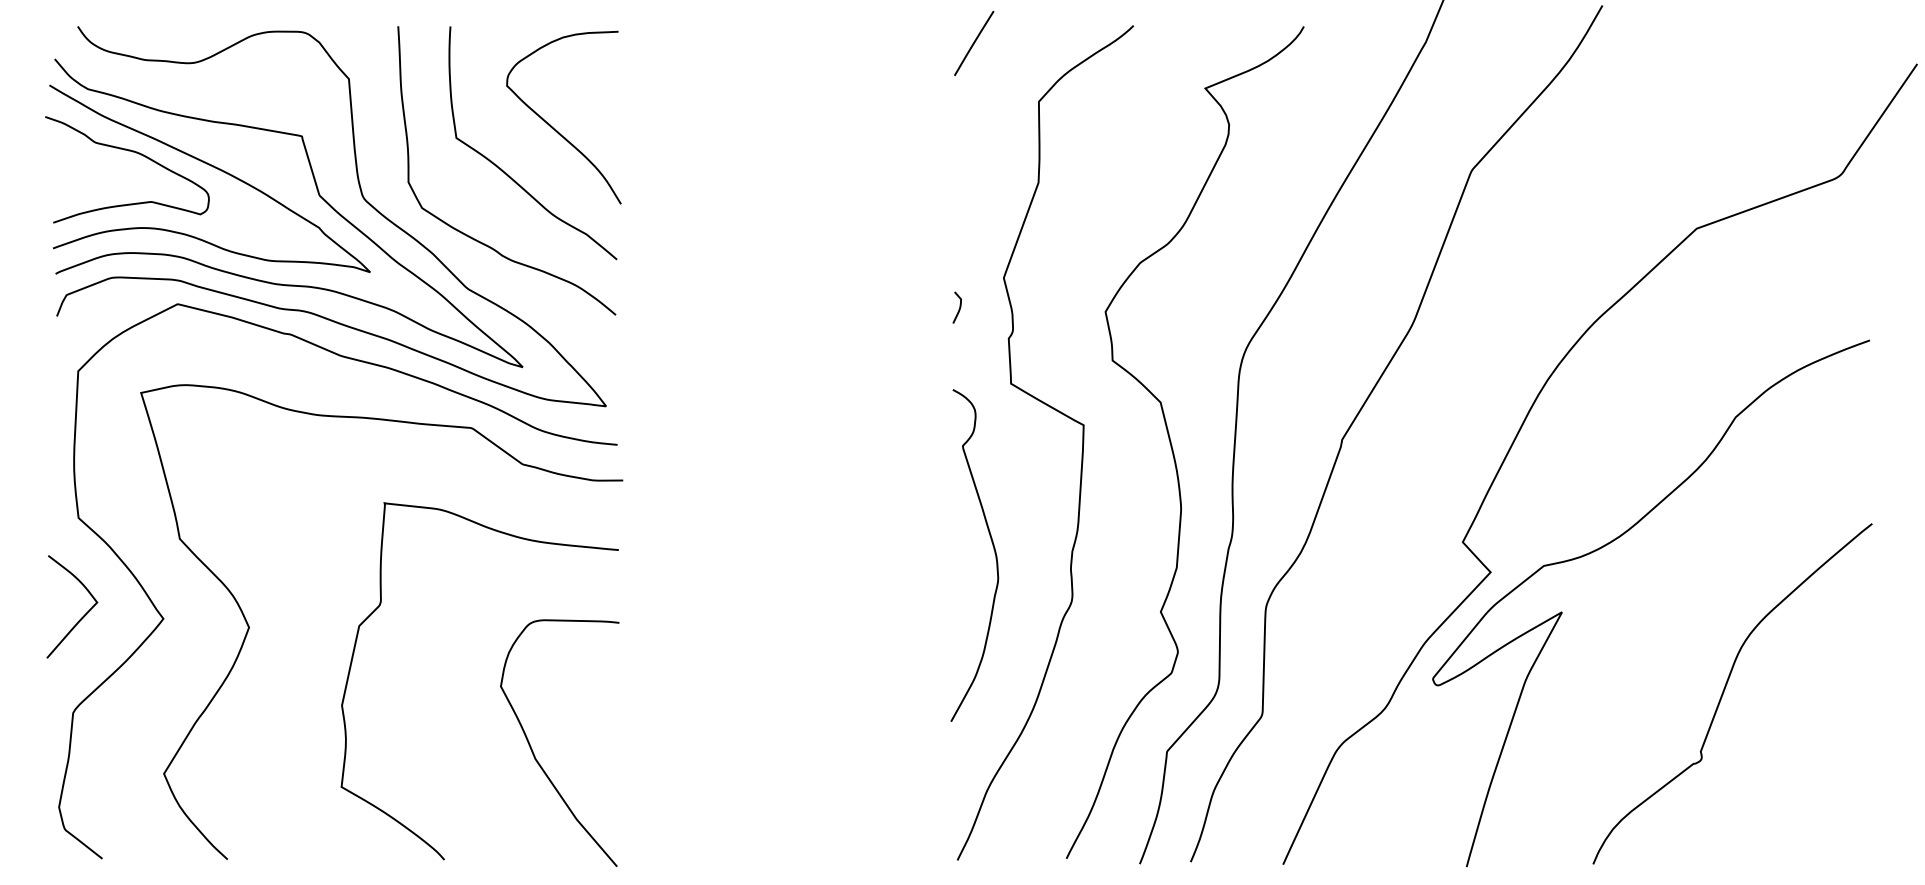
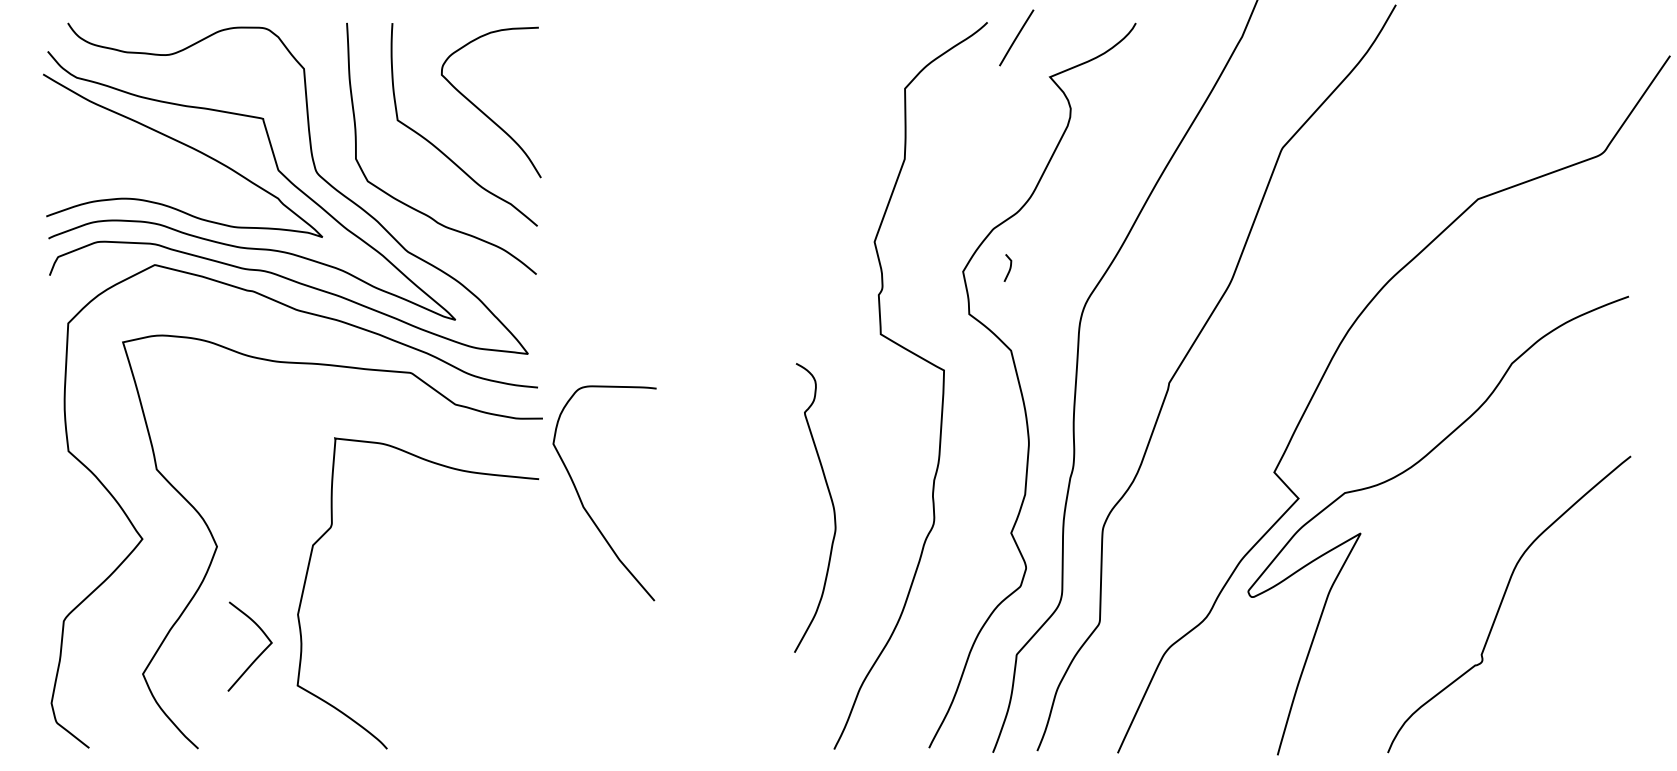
line: (973, 42) -> (1016, 37), moved
curve: (130, 152) -> (113, 132), removed
curve: (959, 307) -> (1009, 267), moved
curve: (993, 550) -> (831, 503), moved
curve: (81, 616) -> (258, 655), moved
curve: (534, 752) -> (582, 501), moved

